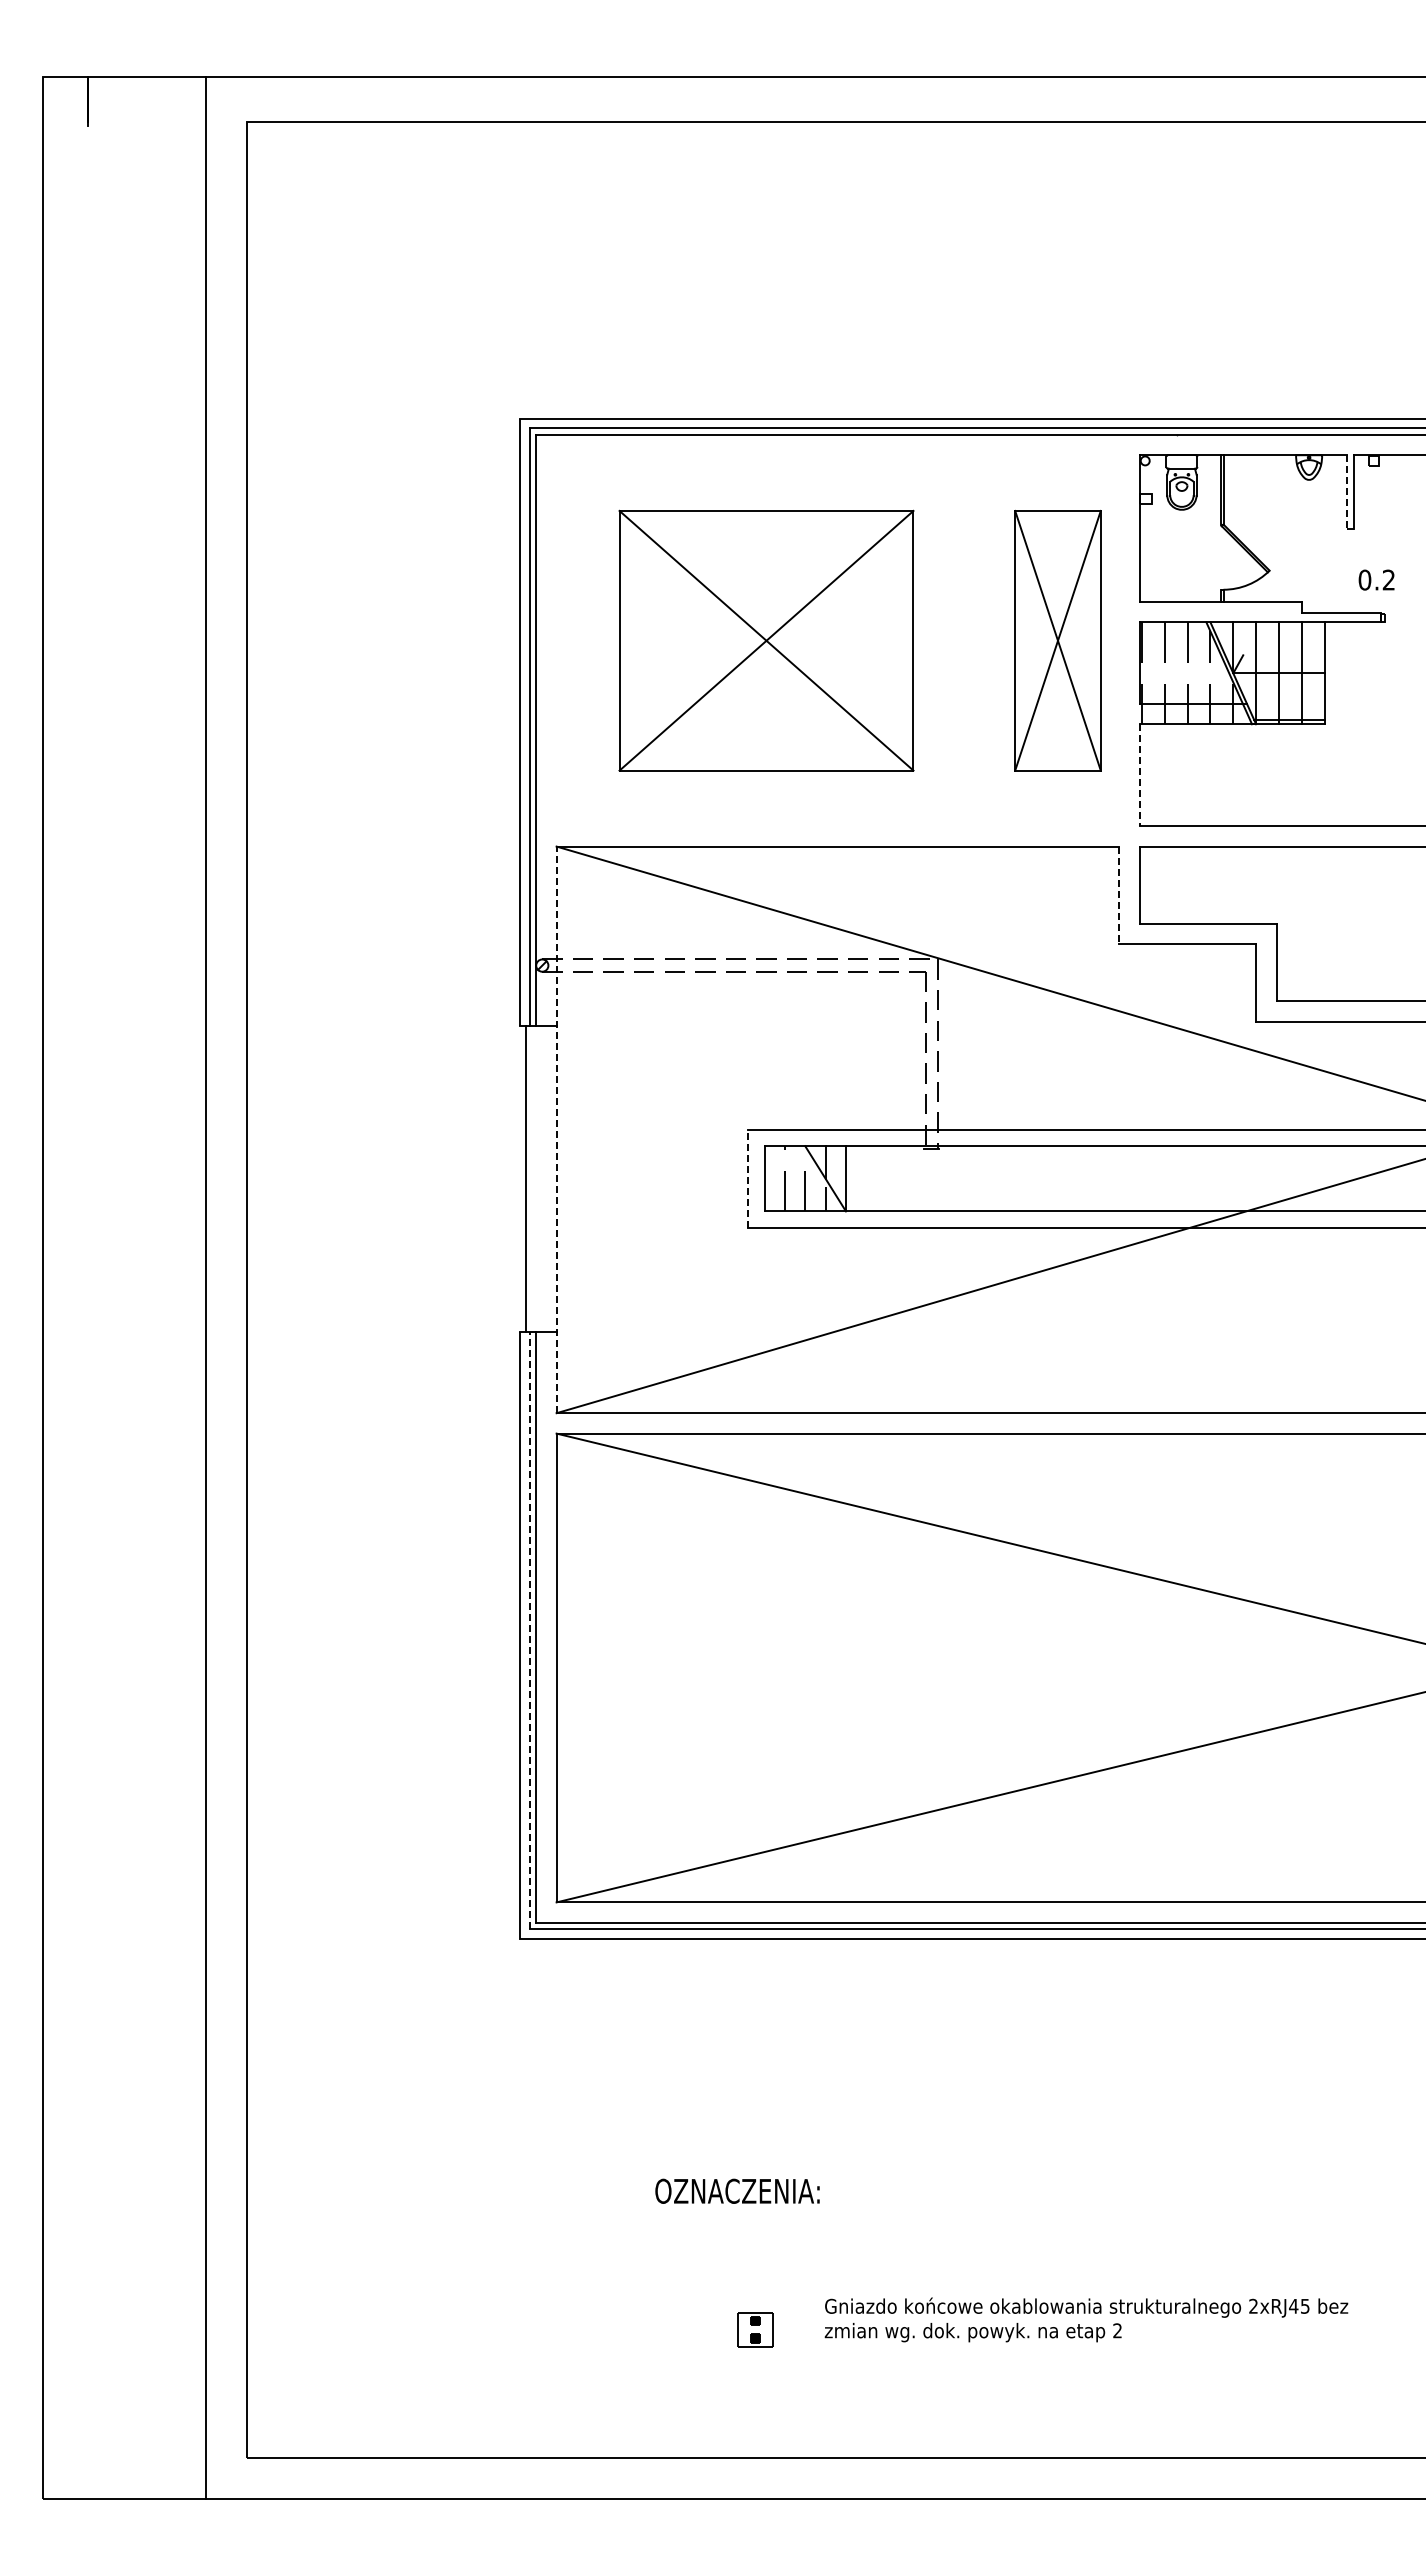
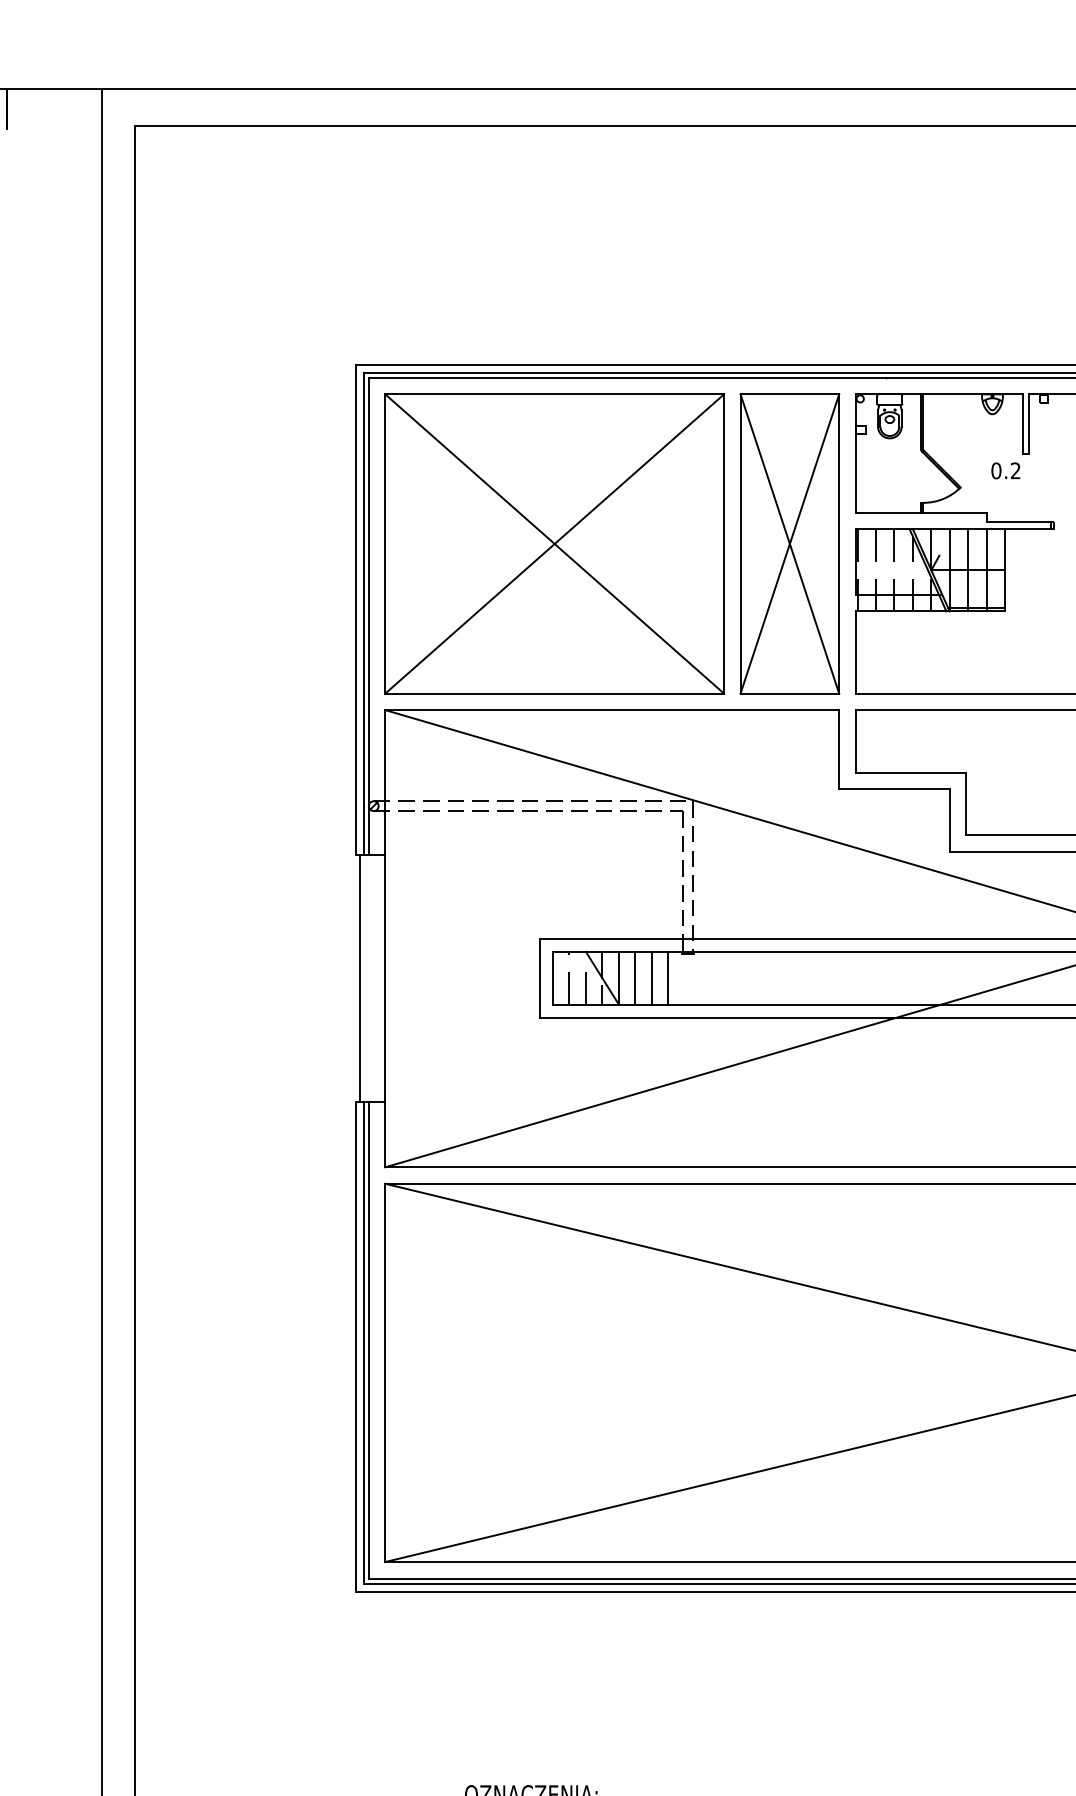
line: (1347, 491) -> (1023, 423), dashed -> solid
text: (1376, 579) -> (1005, 470), moved
part: (766, 640) -> (554, 543), size x1.43
part: (1057, 640) -> (789, 543), size x1.43
line: (1139, 775) -> (855, 652), dashed -> solid
line: (1119, 895) -> (839, 749), dashed -> solid
line: (556, 1129) -> (385, 938), dashed -> solid
line: (748, 1178) -> (540, 977), dashed -> solid
line: (866, 1178) -> (635, 977), added
line: (886, 1178) -> (651, 977), added
line: (907, 1178) -> (668, 977), added
line: (529, 1630) -> (363, 1342), dashed -> solid

